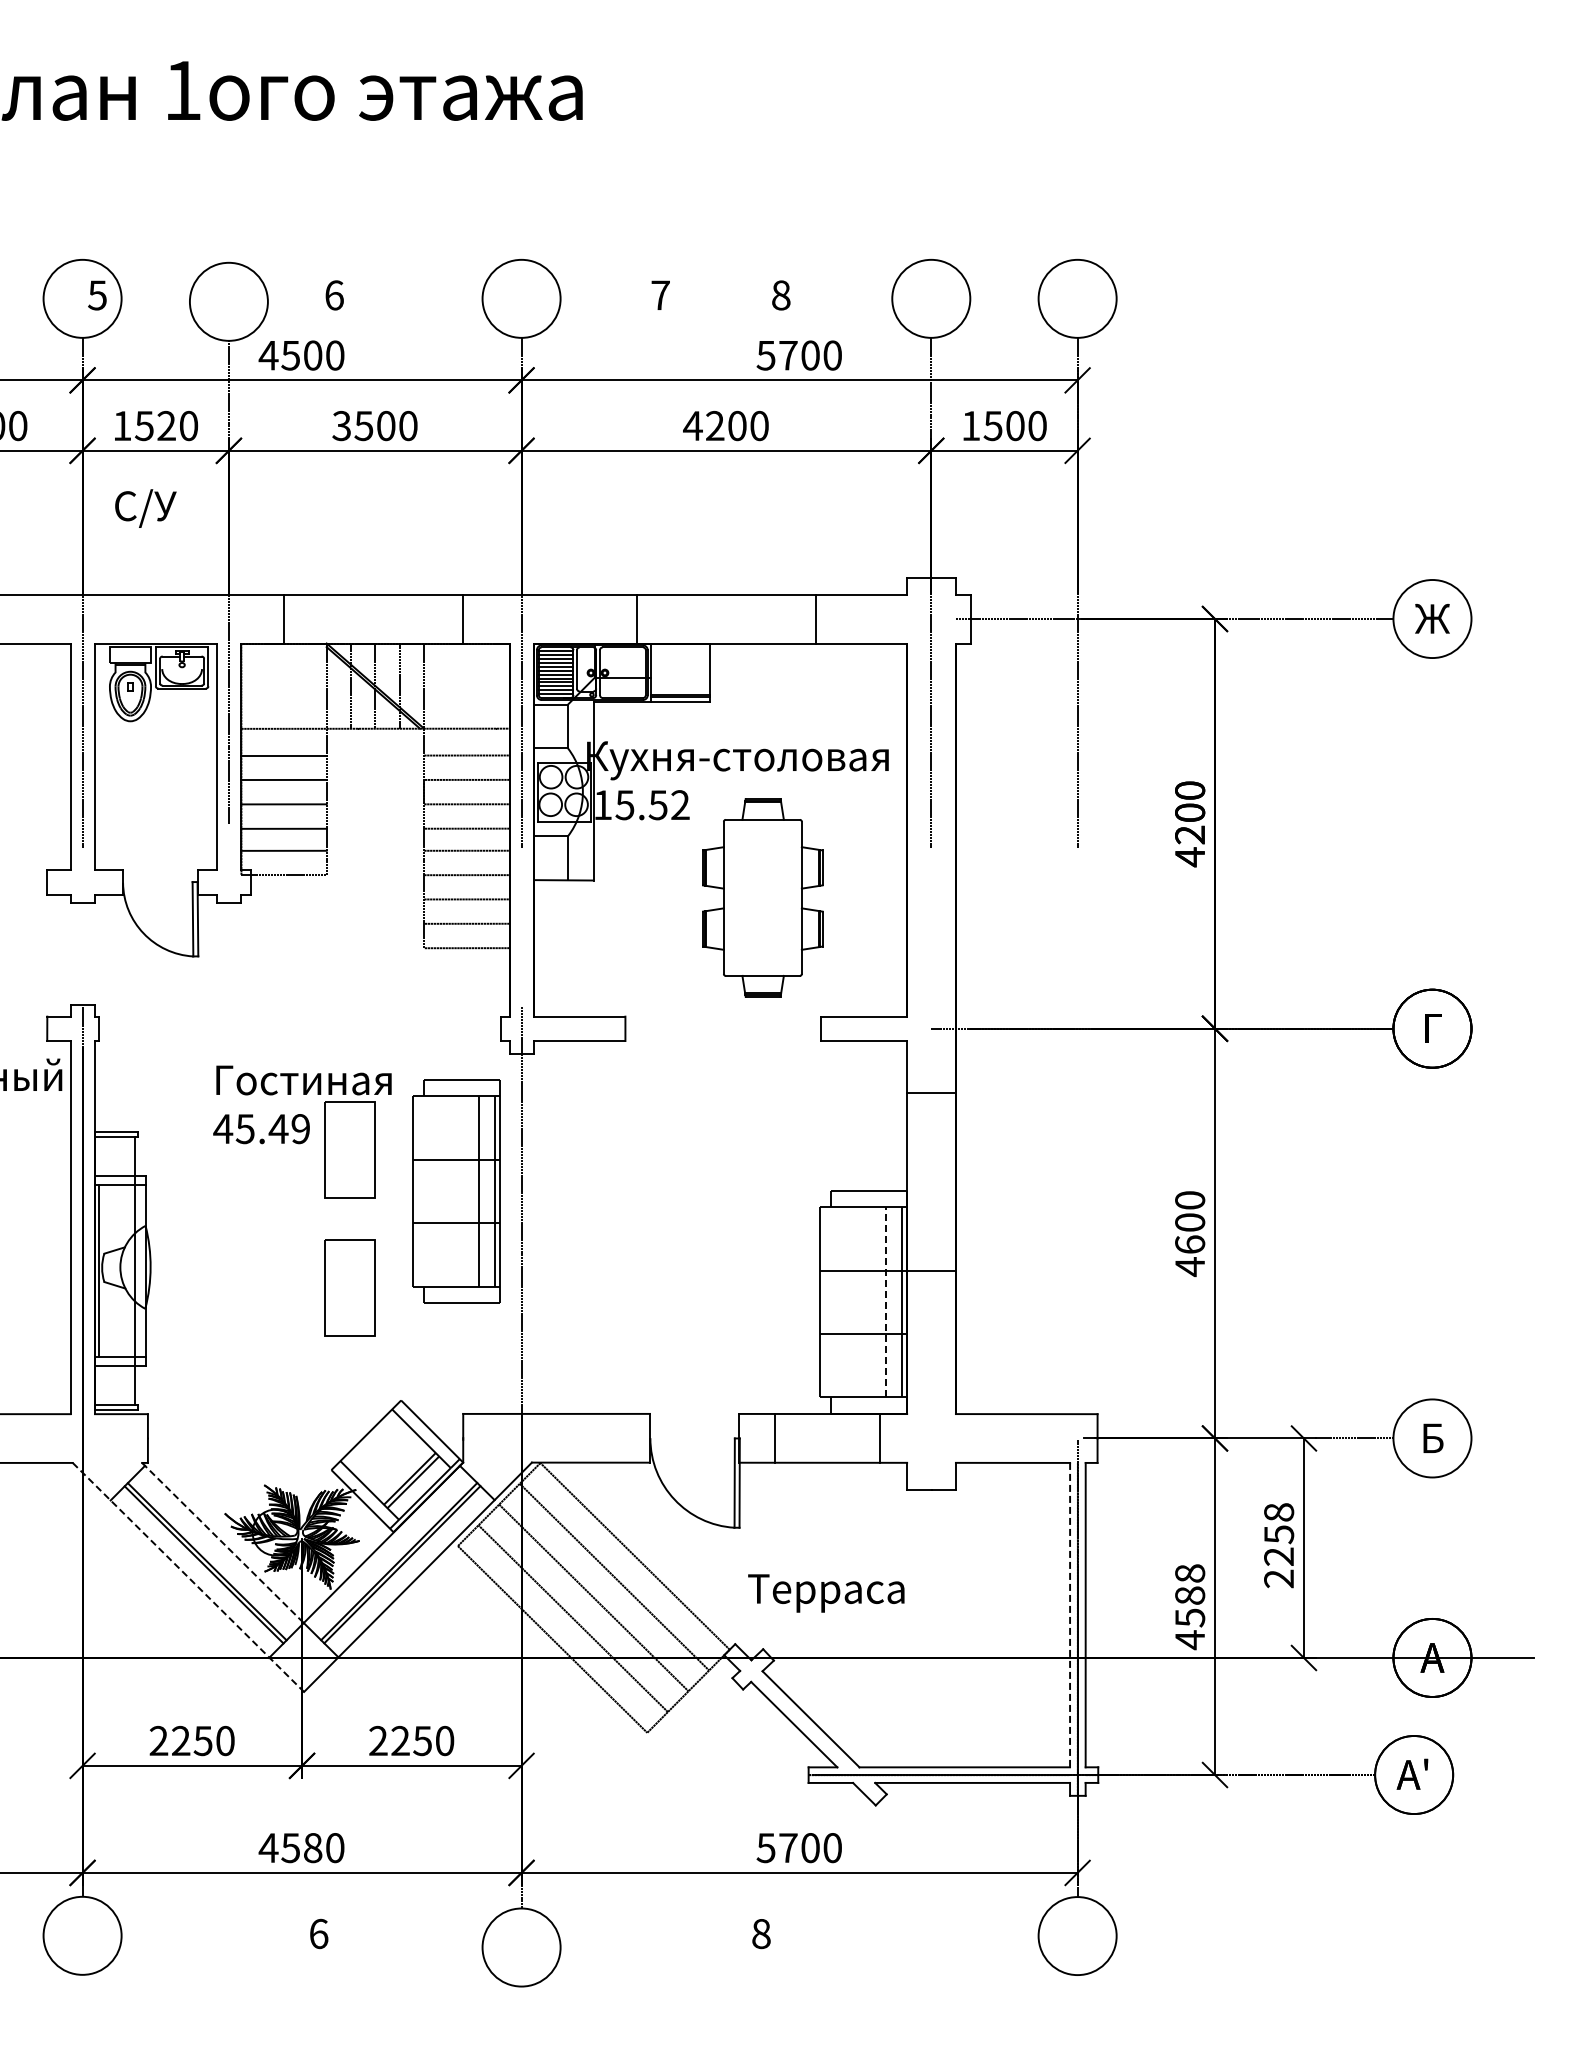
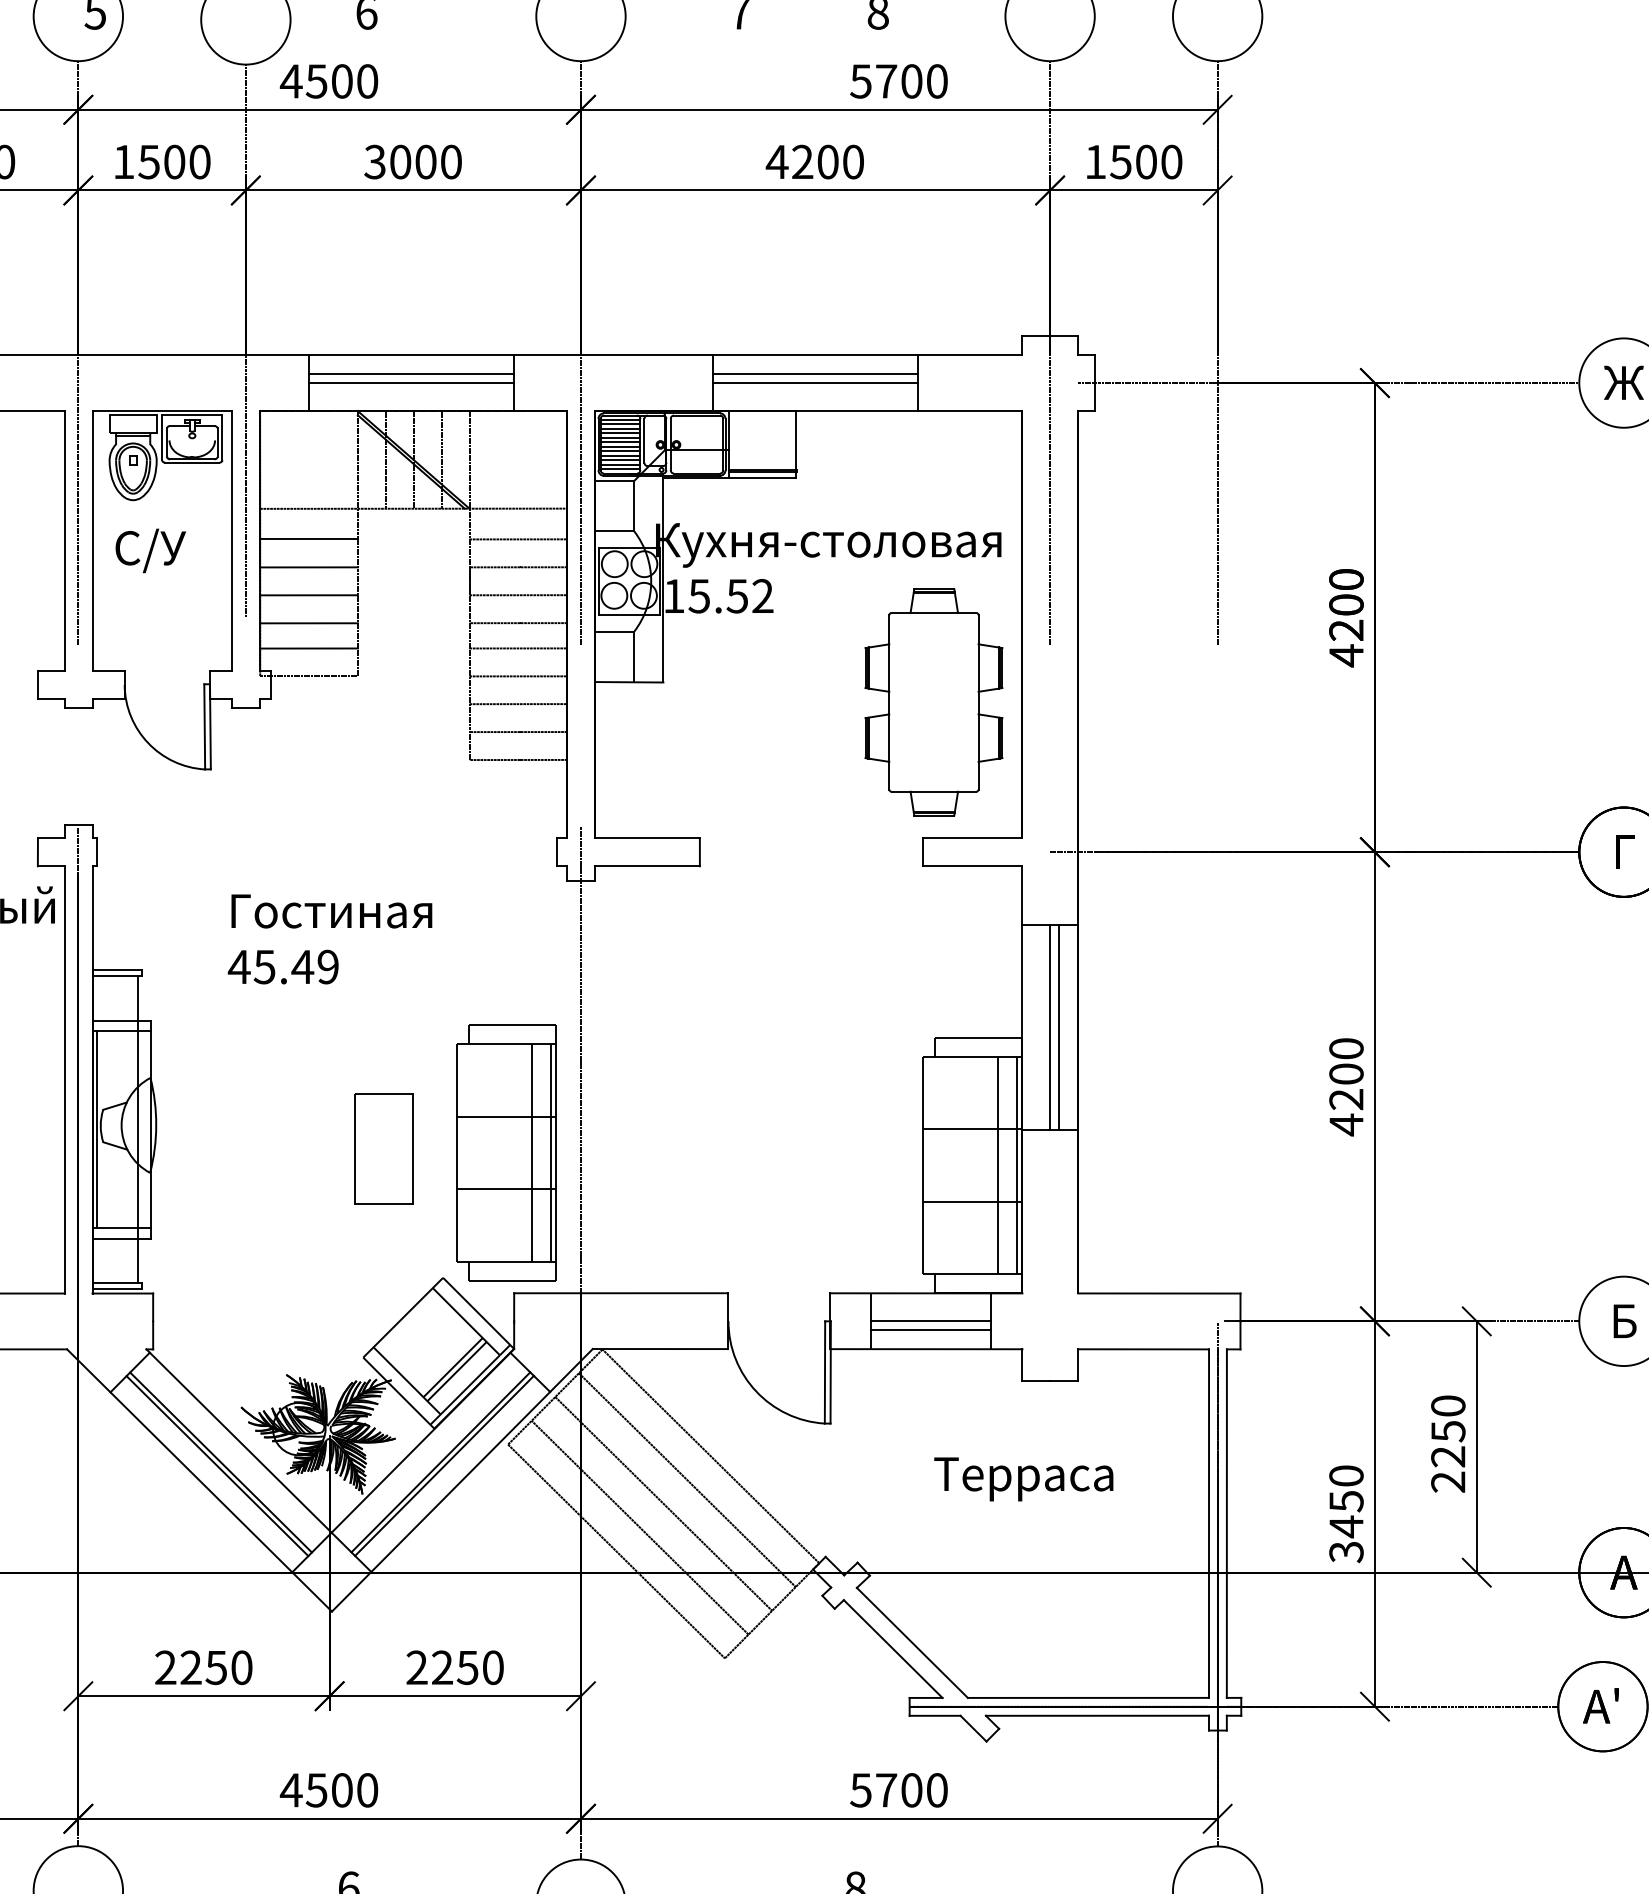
text: (363, 425) -> (399, 161), 3500 -> 3000
text: (166, 426) -> (174, 162), 1520 -> 1500
text: (145, 508) -> (150, 550), moved
line: (373, 611) -> (411, 374), added
line: (725, 611) -> (814, 374), added
line: (373, 619) -> (411, 383), added
line: (725, 619) -> (814, 383), added
part: (762, 897) -> (933, 701), moved
part: (349, 1149) -> (383, 990), removed
line: (931, 1181) -> (1050, 1027), added
line: (939, 1181) -> (1059, 1027), added
part: (456, 1191) -> (506, 1153), moved
text: (1190, 1244) -> (1346, 1099), 4600 -> 4200
line: (885, 1301) -> (997, 1164), dashed -> solid
line: (826, 1438) -> (930, 1321), added
line: (826, 1446) -> (930, 1330), added
text: (1279, 1512) -> (1448, 1406), 2258 -> 2250
line: (222, 1542) -> (238, 1440), dashed -> solid
line: (188, 1577) -> (199, 1480), dashed -> solid
text: (826, 1593) -> (1024, 1479), moved
text: (1190, 1607) -> (1346, 1514), 4588 -> 3450
line: (1070, 1615) -> (1209, 1524), dashed -> solid
text: (313, 1847) -> (342, 1789), 4580 -> 4500

